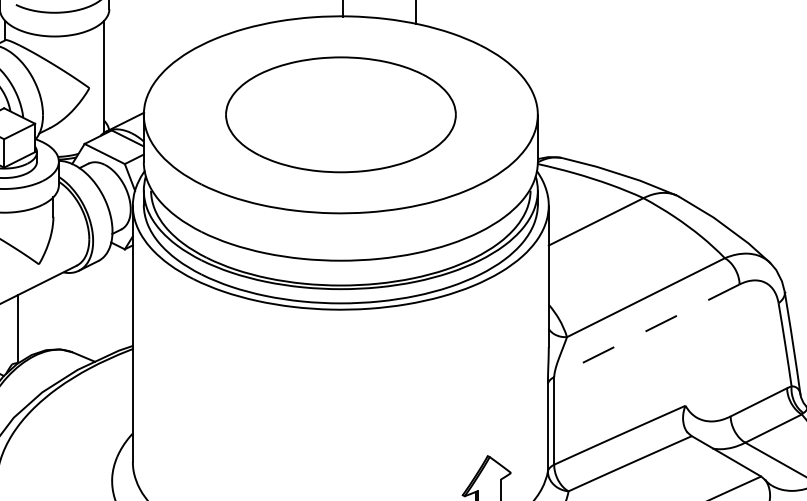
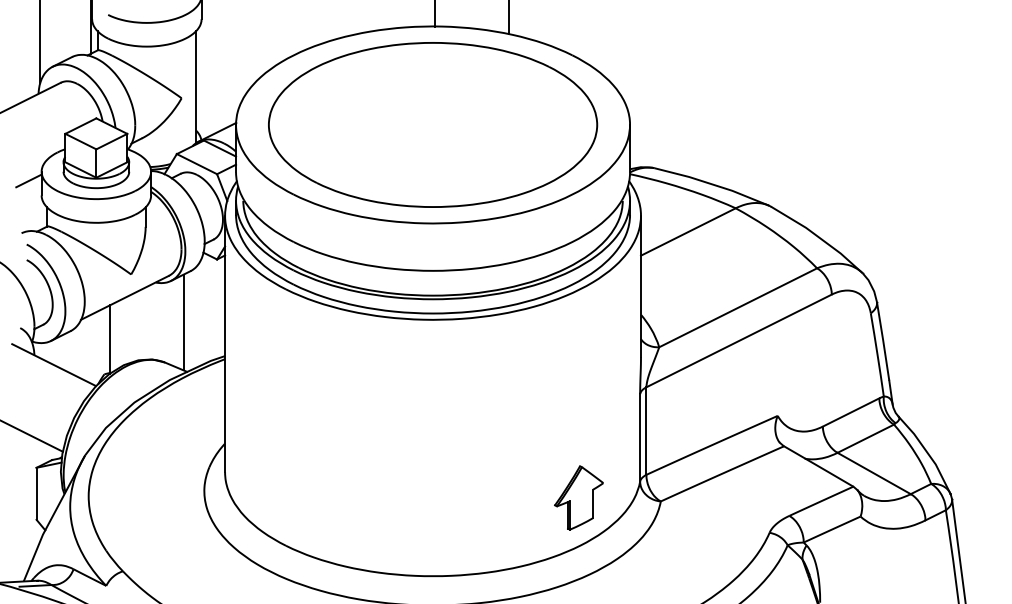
part: (341, 114) -> (433, 124), size x1.43
line: (91, 312) -> (183, 322), added
line: (647, 330) -> (739, 340), dashed -> solid

